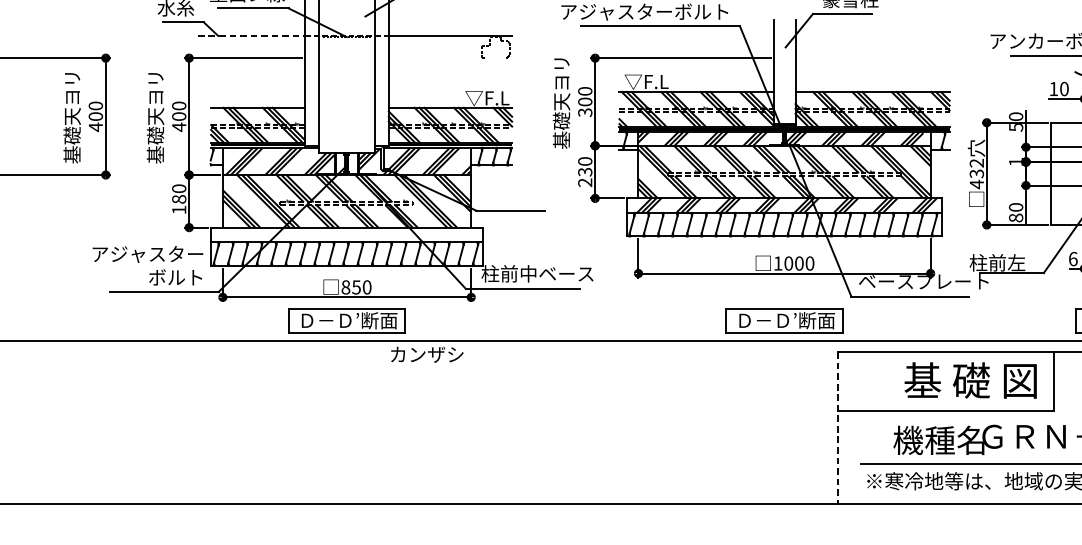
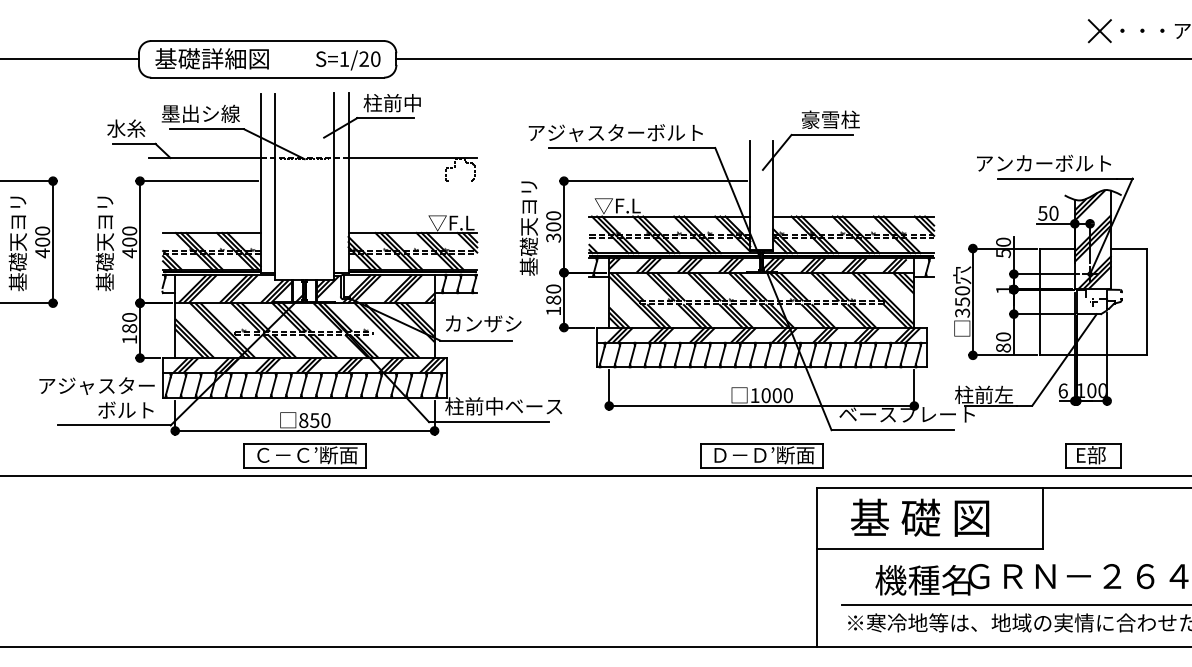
line: (250, 35) -> (204, 157), dashed -> solid
text: (1053, 89) -> (1042, 213), 10 -> 50
text: (976, 174) -> (962, 302), 432 -> 350
text: (585, 177) -> (553, 305), 230 -> 180
hatch: (350, 234) -> (308, 365), added
text: (326, 319) -> (283, 454), Ｄ－Ｄ’断面 -> Ｃ－Ｃ’断面
text: (427, 354) -> (483, 323), moved
text: (971, 380) -> (920, 517), moved
line: (837, 428) -> (817, 567), dashed -> solid

